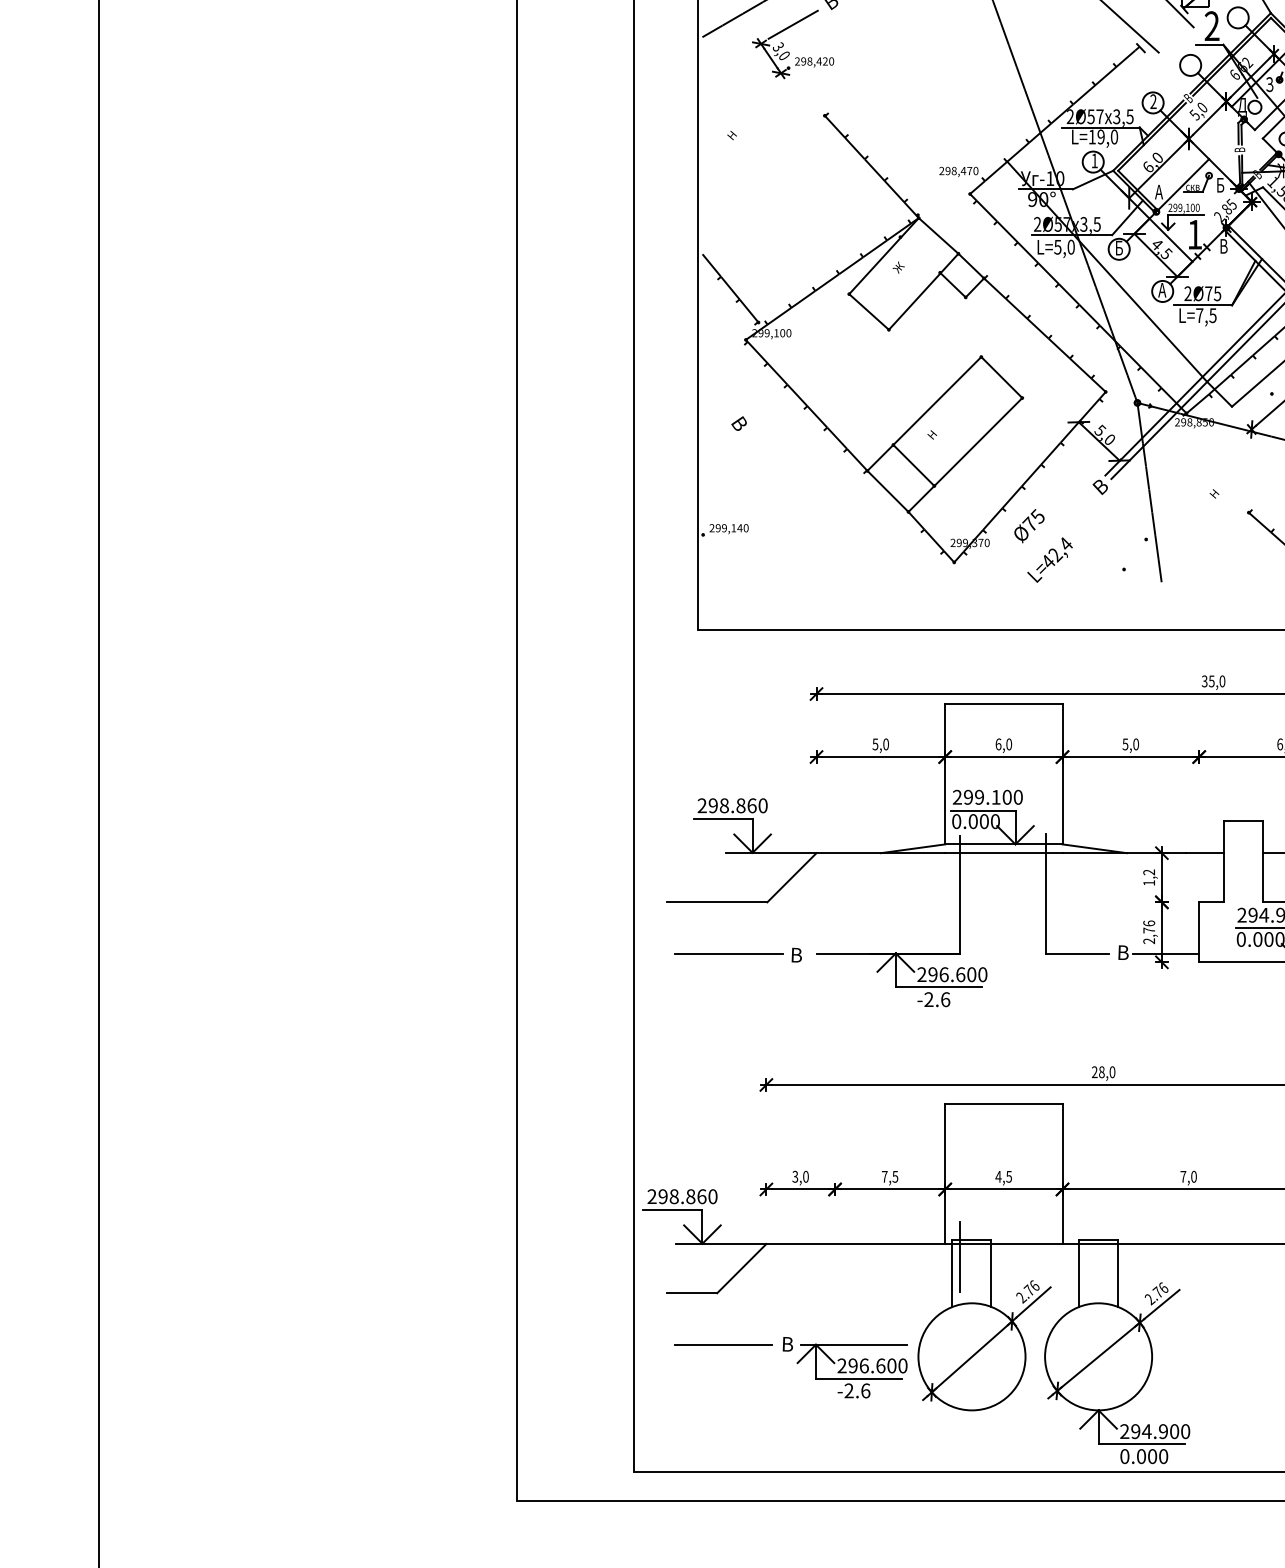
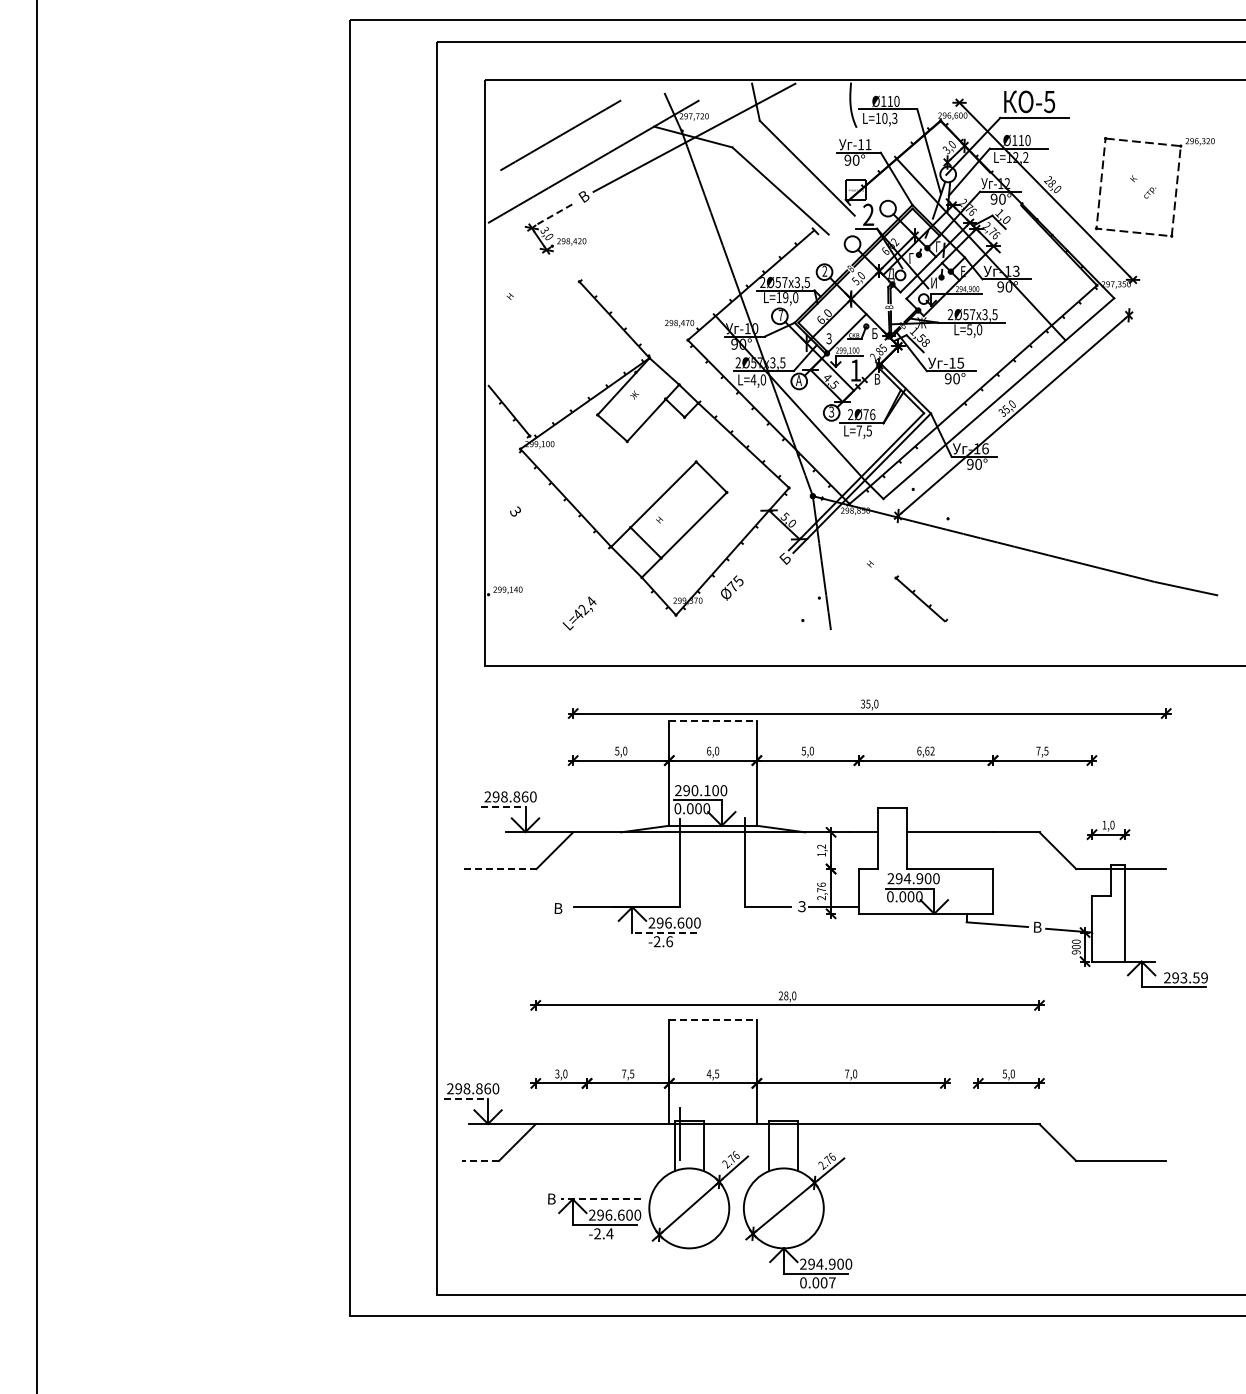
line: (794, 24) -> (556, 213), solid -> dashed
text: (1269, 83) -> (911, 257), З -> Г
text: (1094, 160) -> (780, 315), 1 -> 7
text: (1158, 191) -> (828, 338), А -> З
text: (1057, 246) -> (753, 379), L=5,0 -> L=4,0
text: (1118, 248) -> (798, 380), Б -> А
text: (1162, 289) -> (831, 411), А -> З
text: (1217, 293) -> (872, 414), 2Ø75 -> 2Ø76
text: (739, 423) -> (515, 511), В -> З
text: (1100, 482) -> (785, 555), В -> Б
text: (1049, 560) -> (579, 613), moved
line: (1004, 704) -> (713, 721), solid -> dashed
text: (978, 797) -> (694, 790), 299.100 -> 290.100
line: (723, 818) -> (503, 806), solid -> dashed
line: (716, 902) -> (498, 869), solid -> dashed
text: (1123, 952) -> (802, 906), В -> З
line: (728, 953) -> (507, 907), removed
line: (938, 987) -> (664, 932), solid -> dashed
line: (1004, 1103) -> (713, 1019), solid -> dashed
line: (673, 1209) -> (466, 1098), solid -> dashed
line: (692, 1292) -> (480, 1160), solid -> dashed
line: (723, 1344) -> (503, 1199), removed
line: (853, 1344) -> (600, 1199), solid -> dashed
text: (865, 1390) -> (609, 1233), -2.6 -> -2.4
text: (1163, 1456) -> (832, 1282), 0.000 -> 0.007

